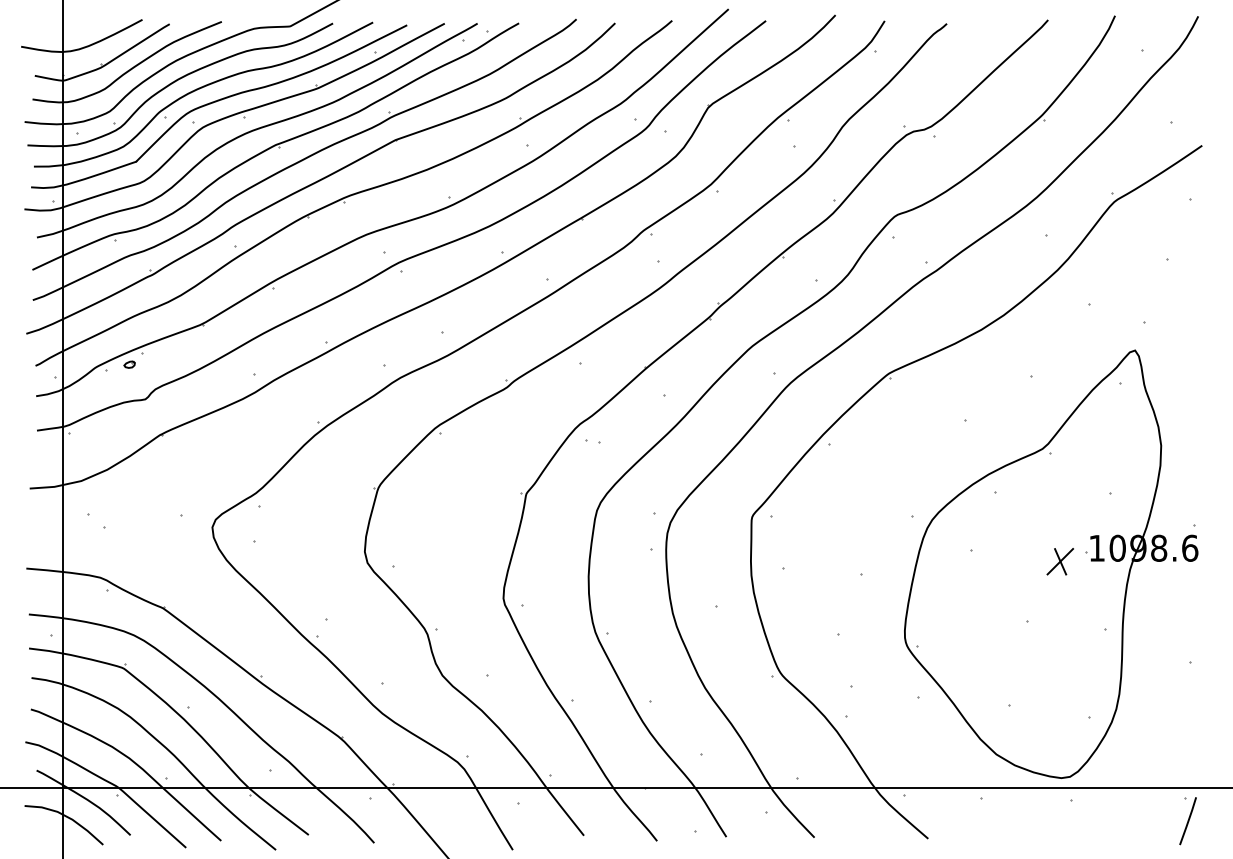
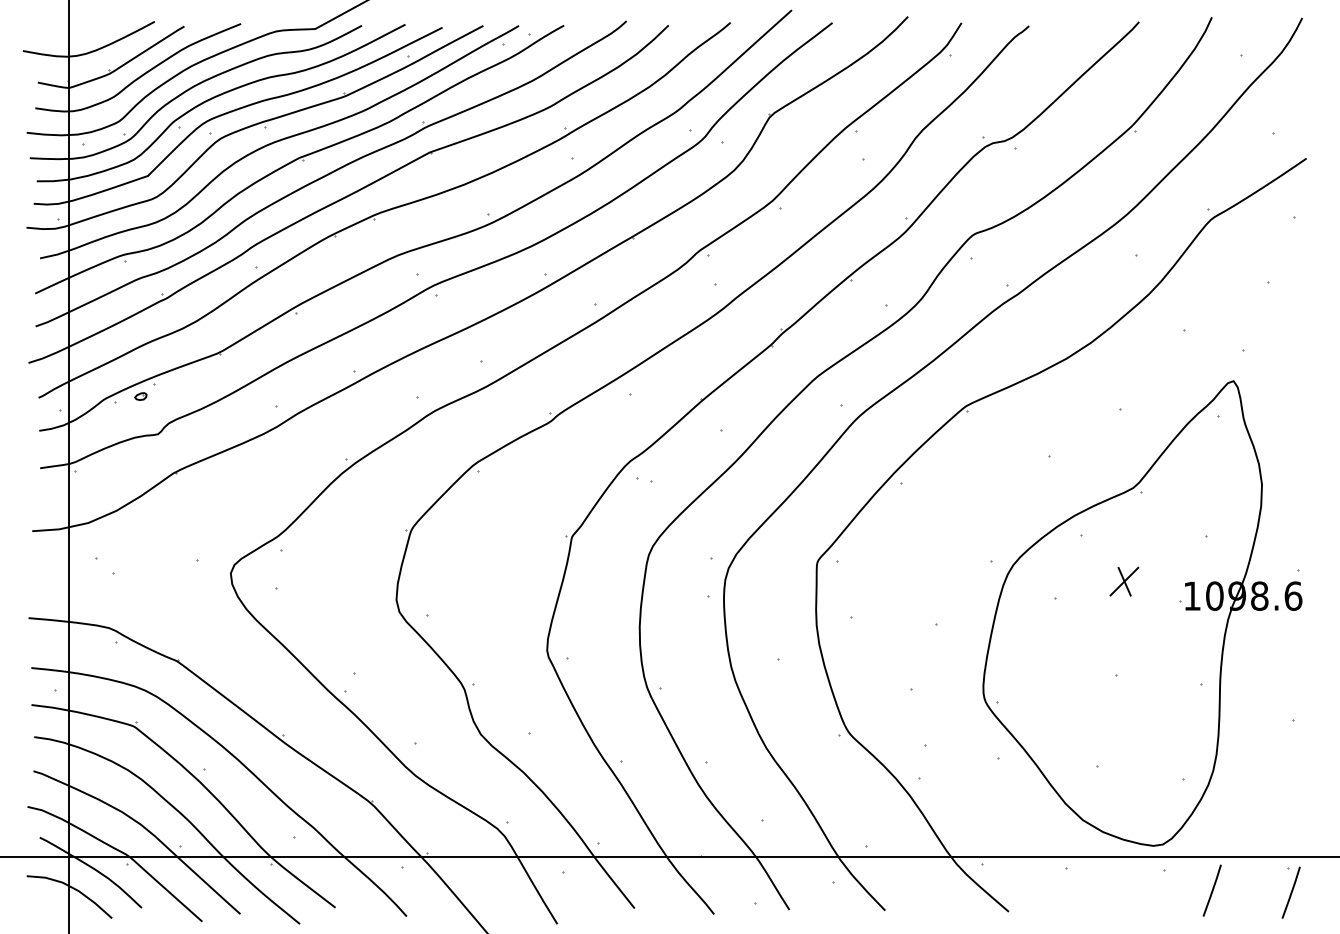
part: (1060, 561) -> (1124, 581), moved
line: (1114, 819) -> (1211, 890), added

